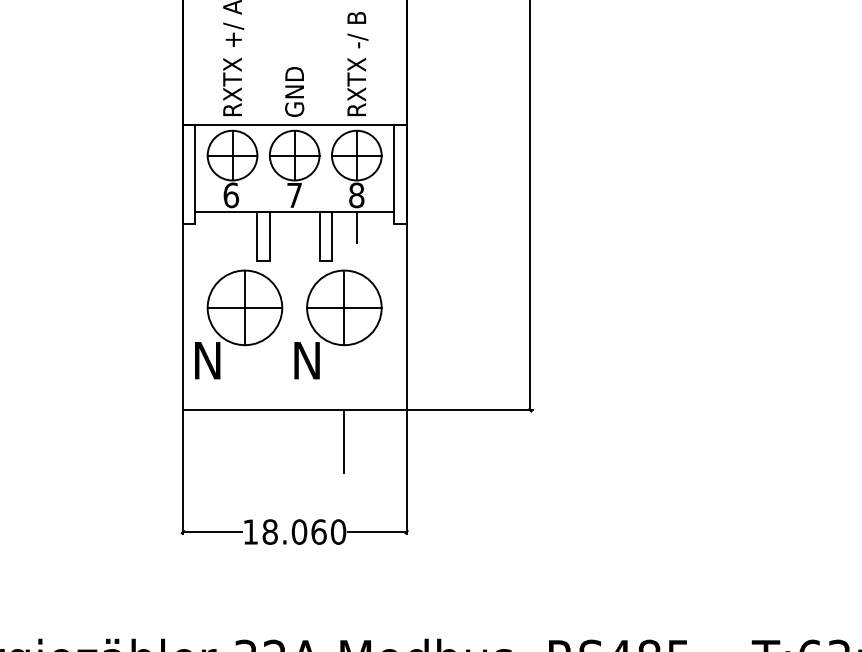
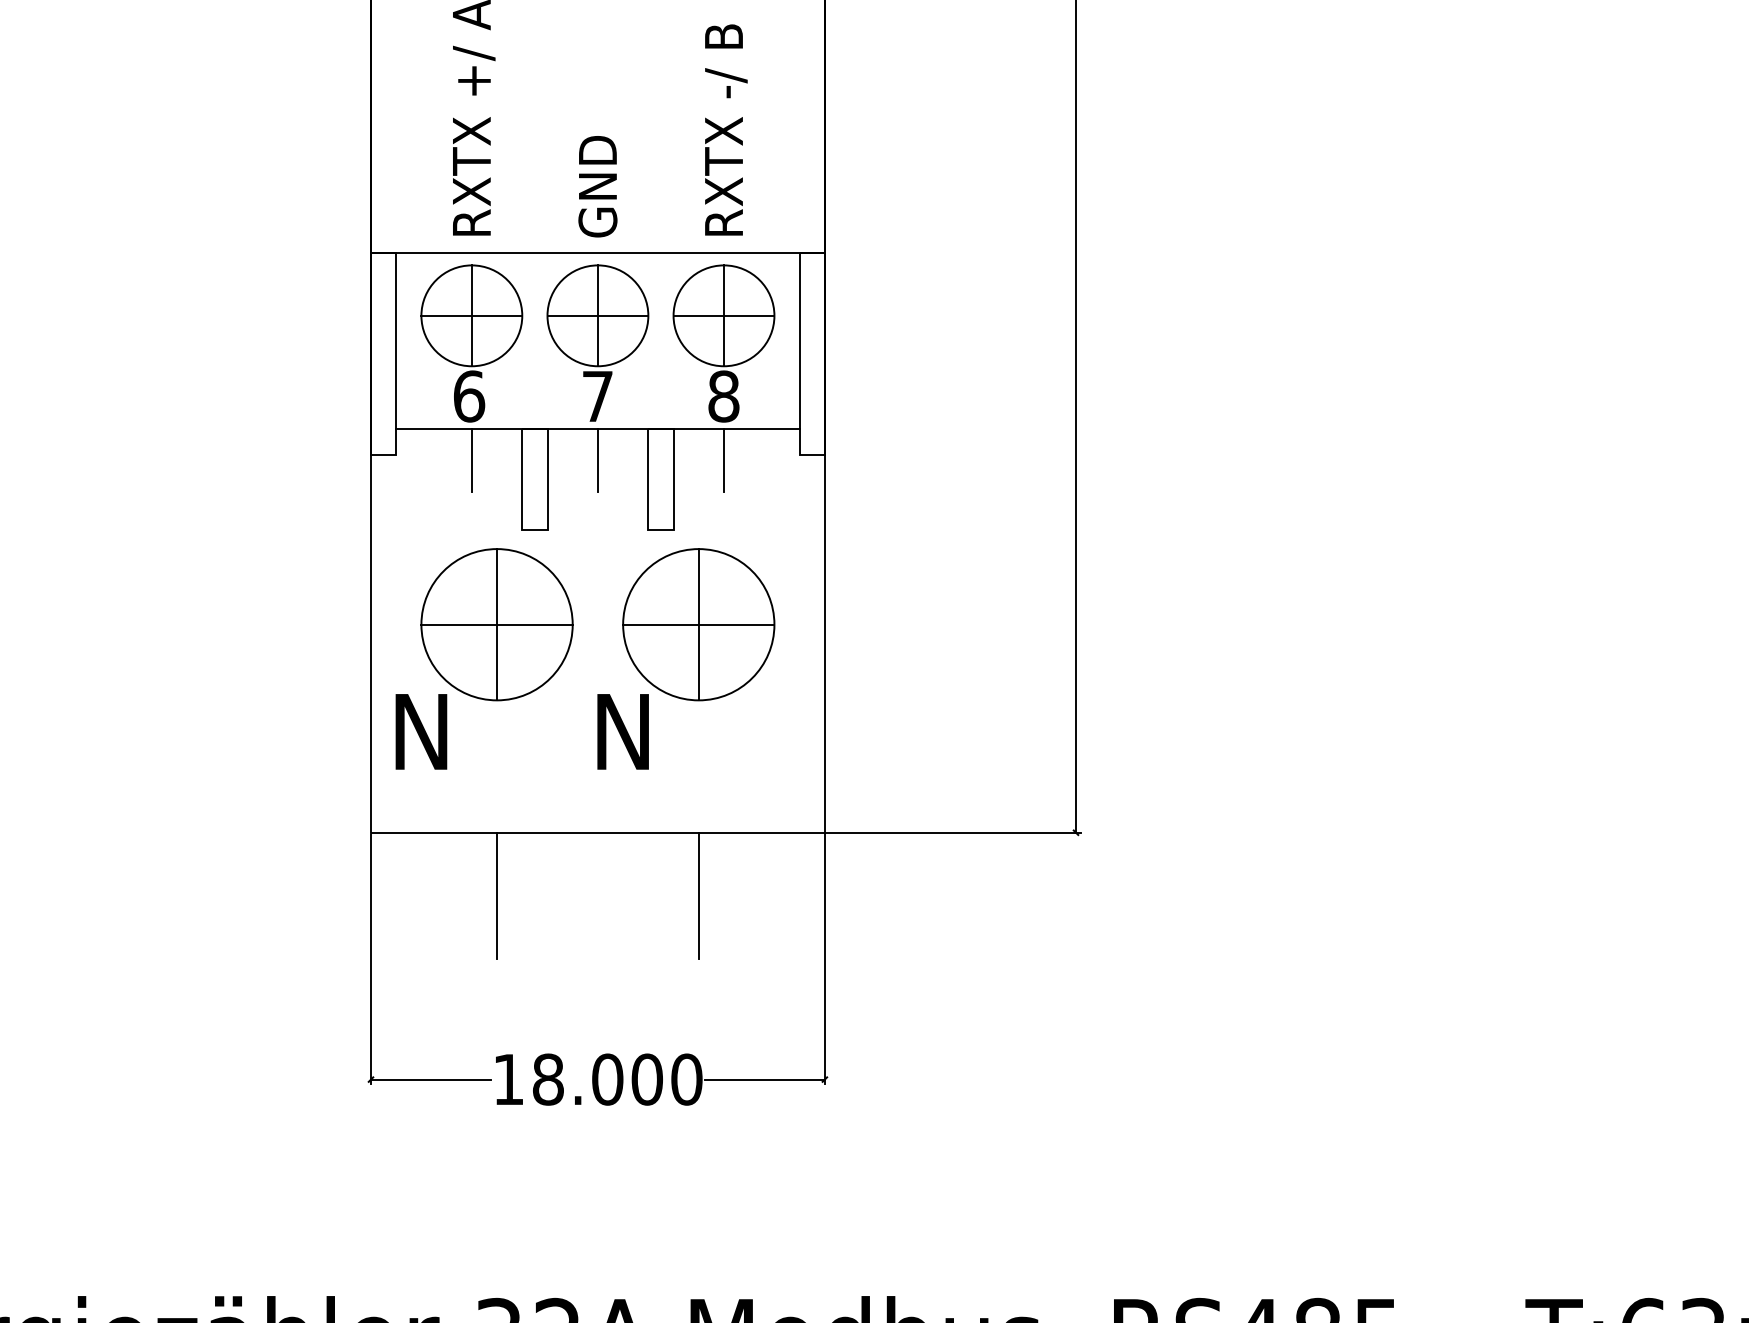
line: (232, 226) -> (471, 459), added
line: (294, 226) -> (597, 459), added
line: (244, 441) -> (496, 895), added
text: (318, 531) -> (646, 1078), 18.060 -> 18.000

